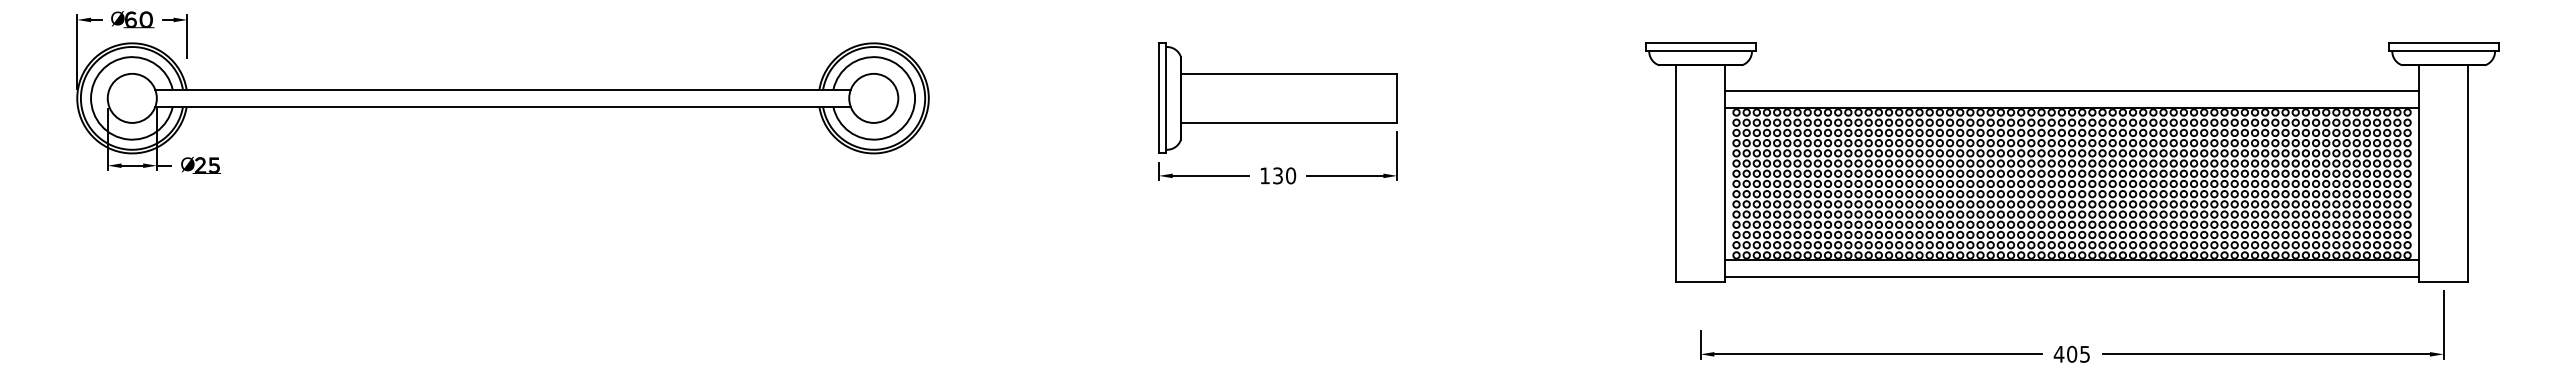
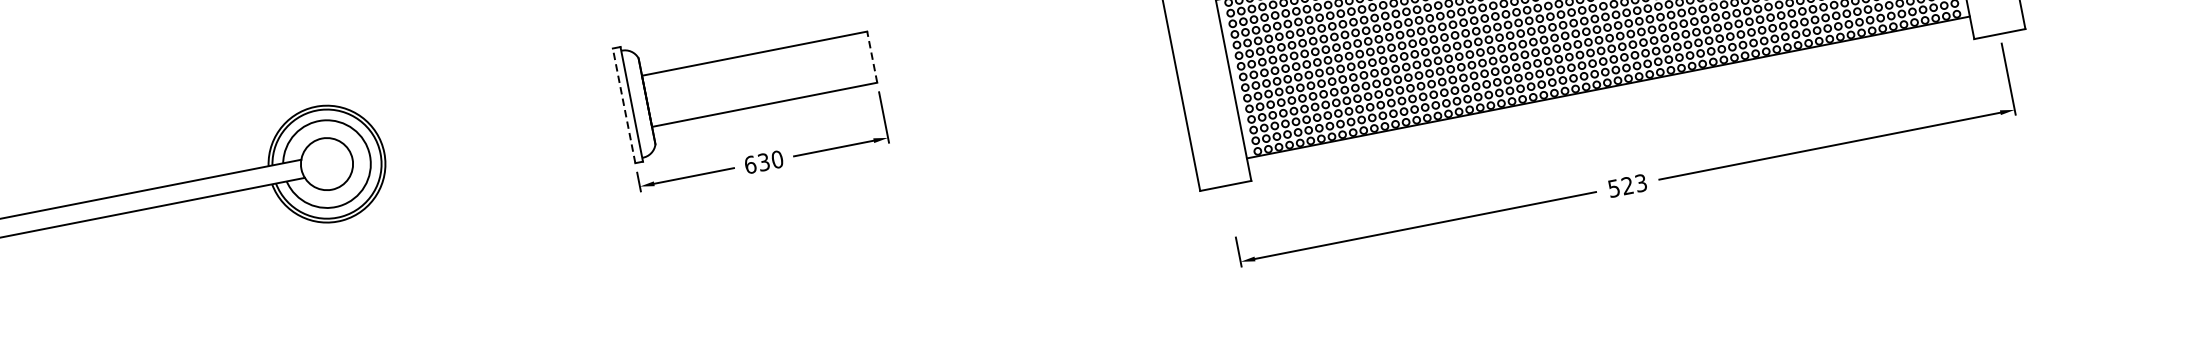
line: (1158, 97) -> (623, 105), solid -> dashed
line: (1397, 98) -> (872, 57), solid -> dashed
text: (1265, 175) -> (750, 164), 130 -> 630
line: (2072, 277) -> (1612, 105), removed
text: (2071, 353) -> (1626, 185), 405 -> 523

